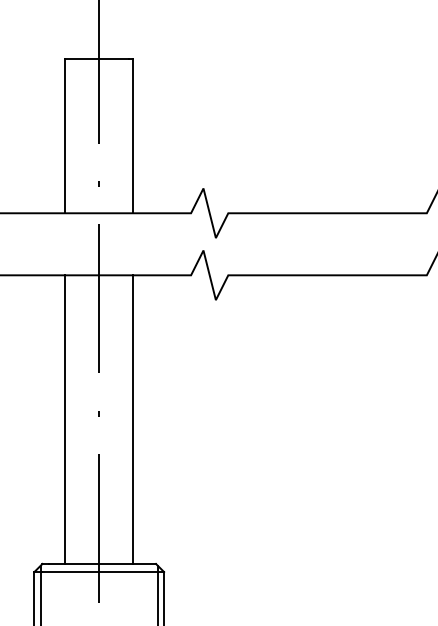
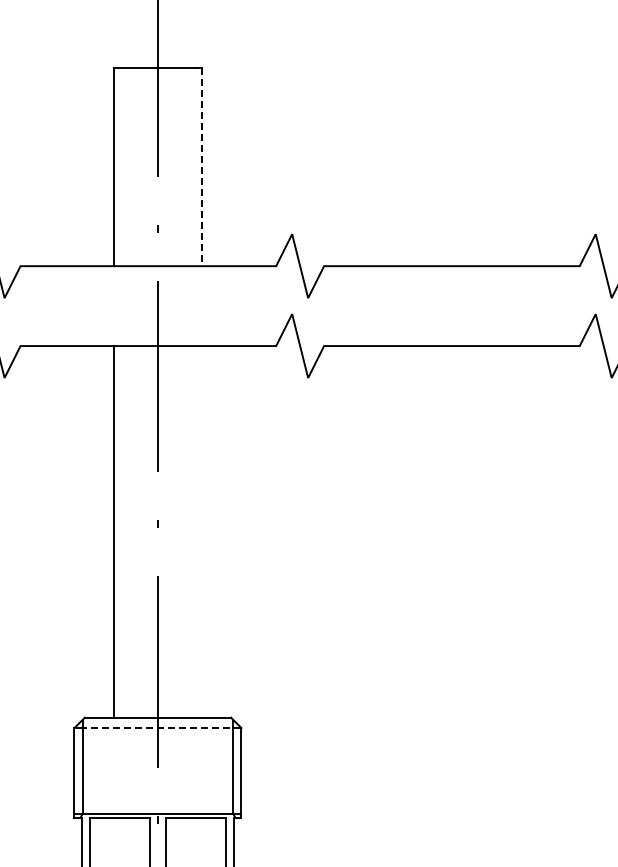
line: (133, 136) -> (201, 167), solid -> dashed
line: (133, 419) -> (201, 531), removed
line: (102, 572) -> (162, 728), solid -> dashed

